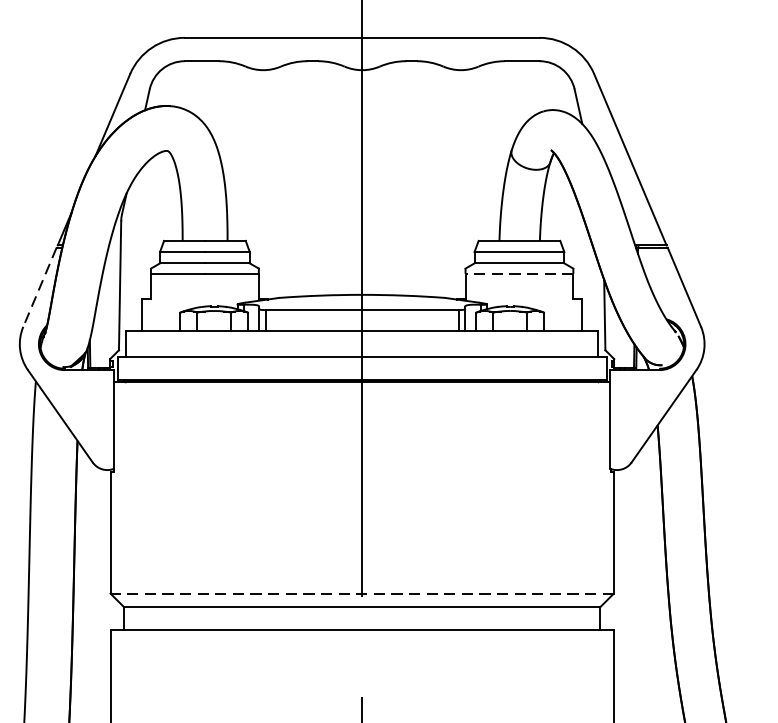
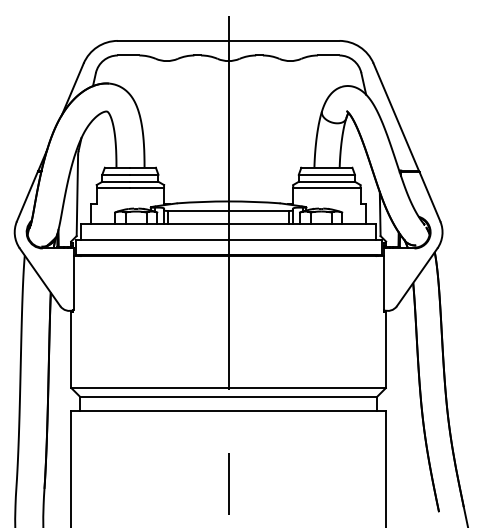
line: (518, 274) -> (326, 188), dashed -> solid
line: (40, 286) -> (27, 196), dashed -> solid
line: (361, 594) -> (228, 388), dashed -> solid

